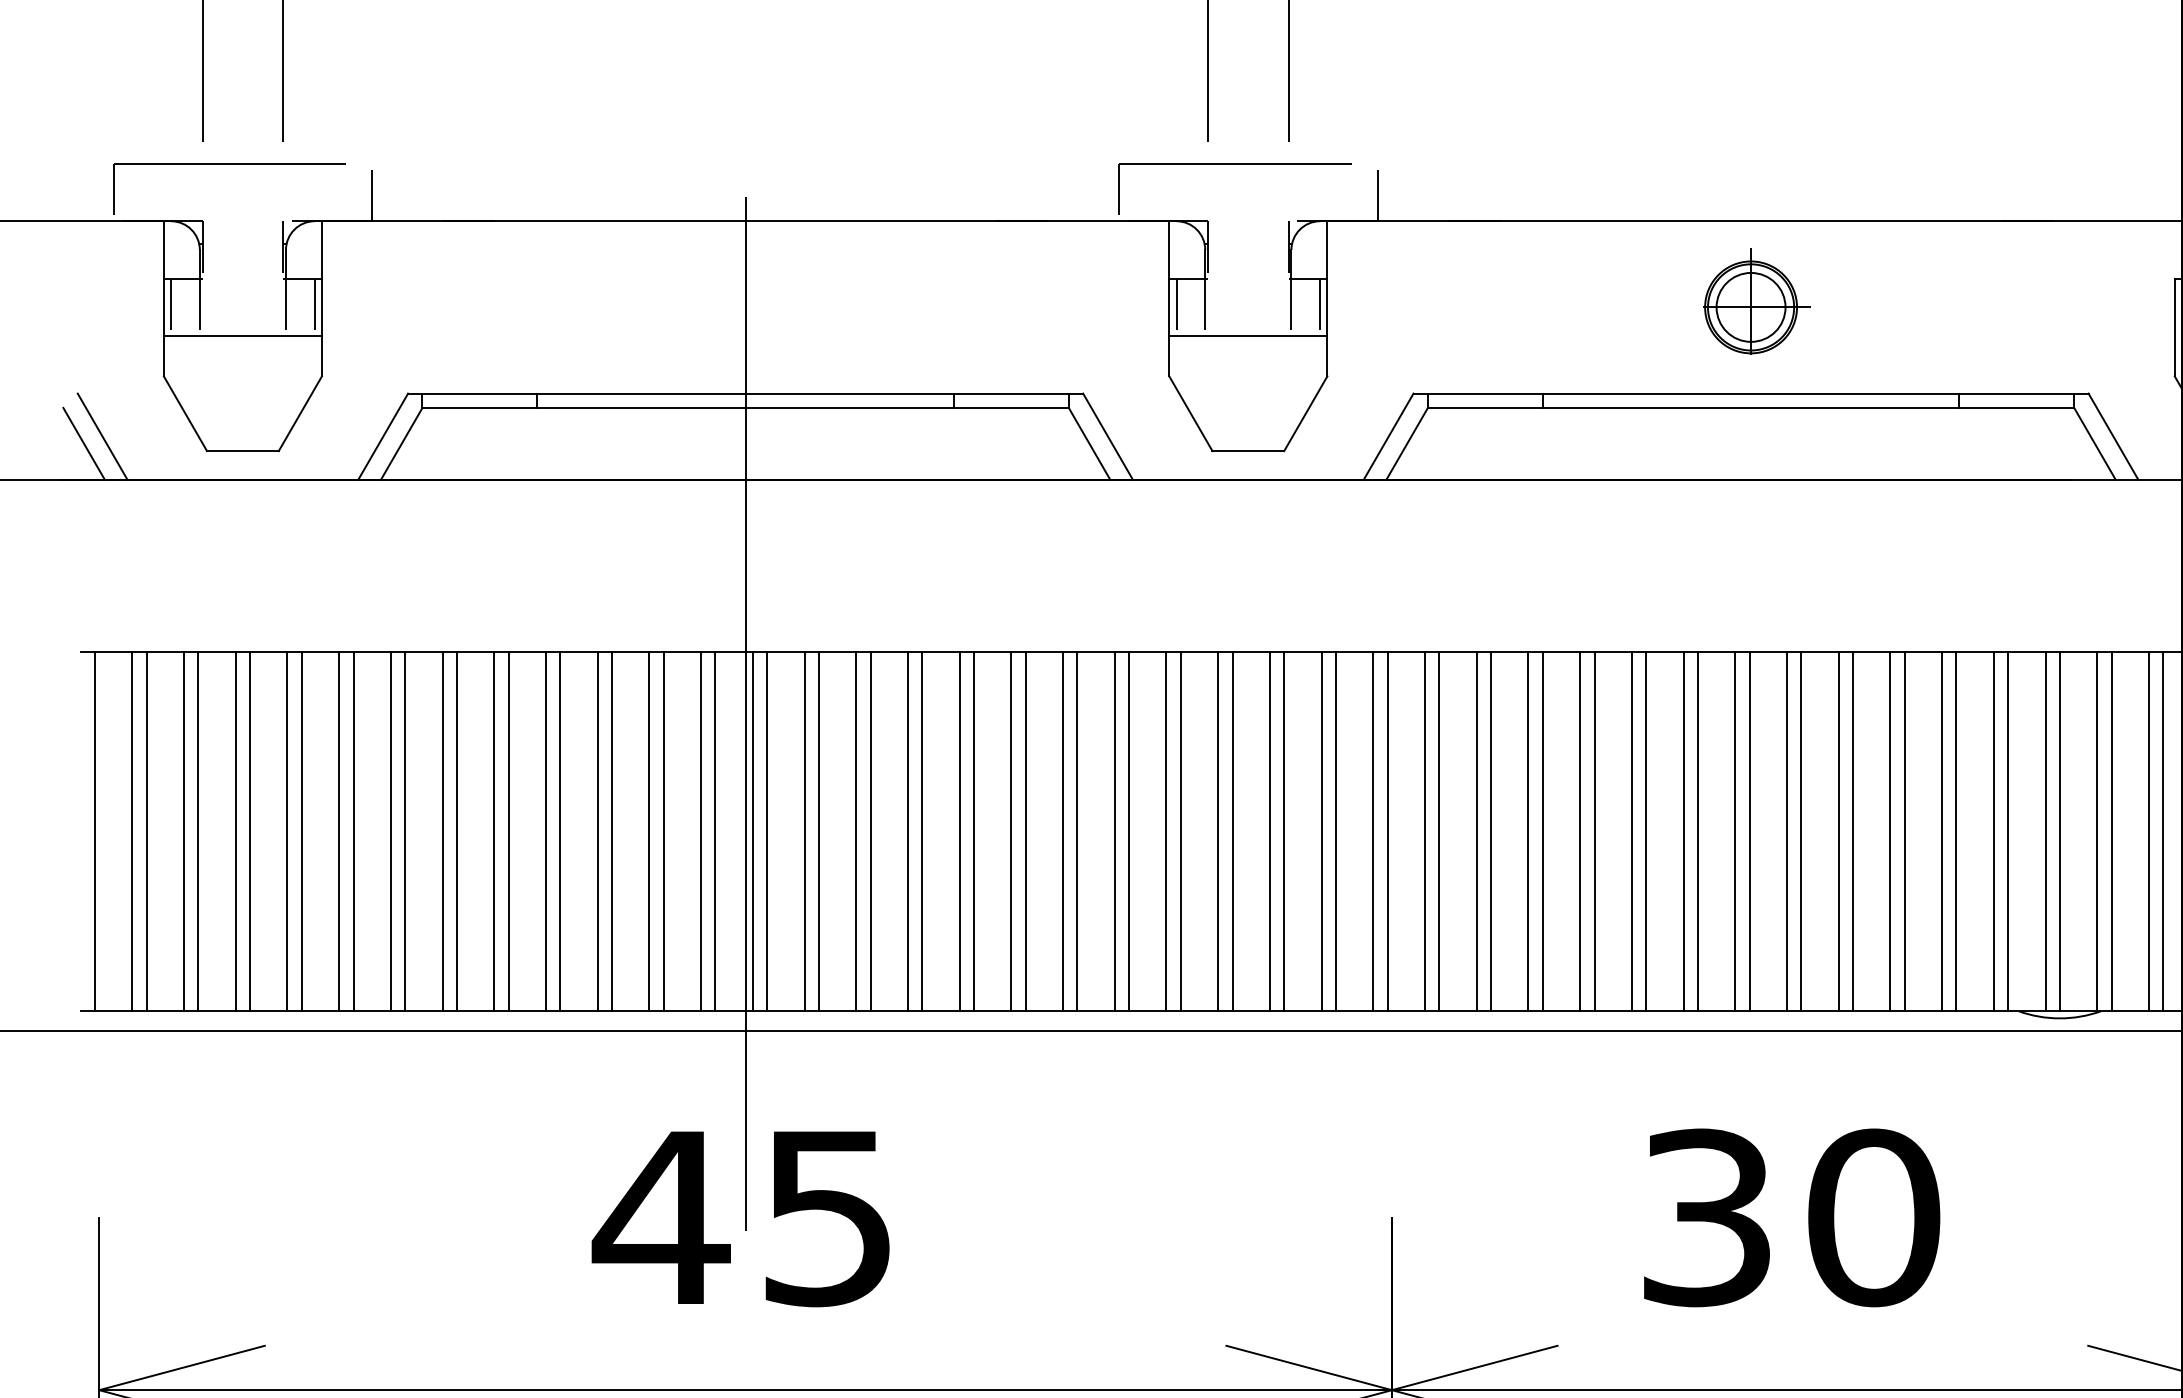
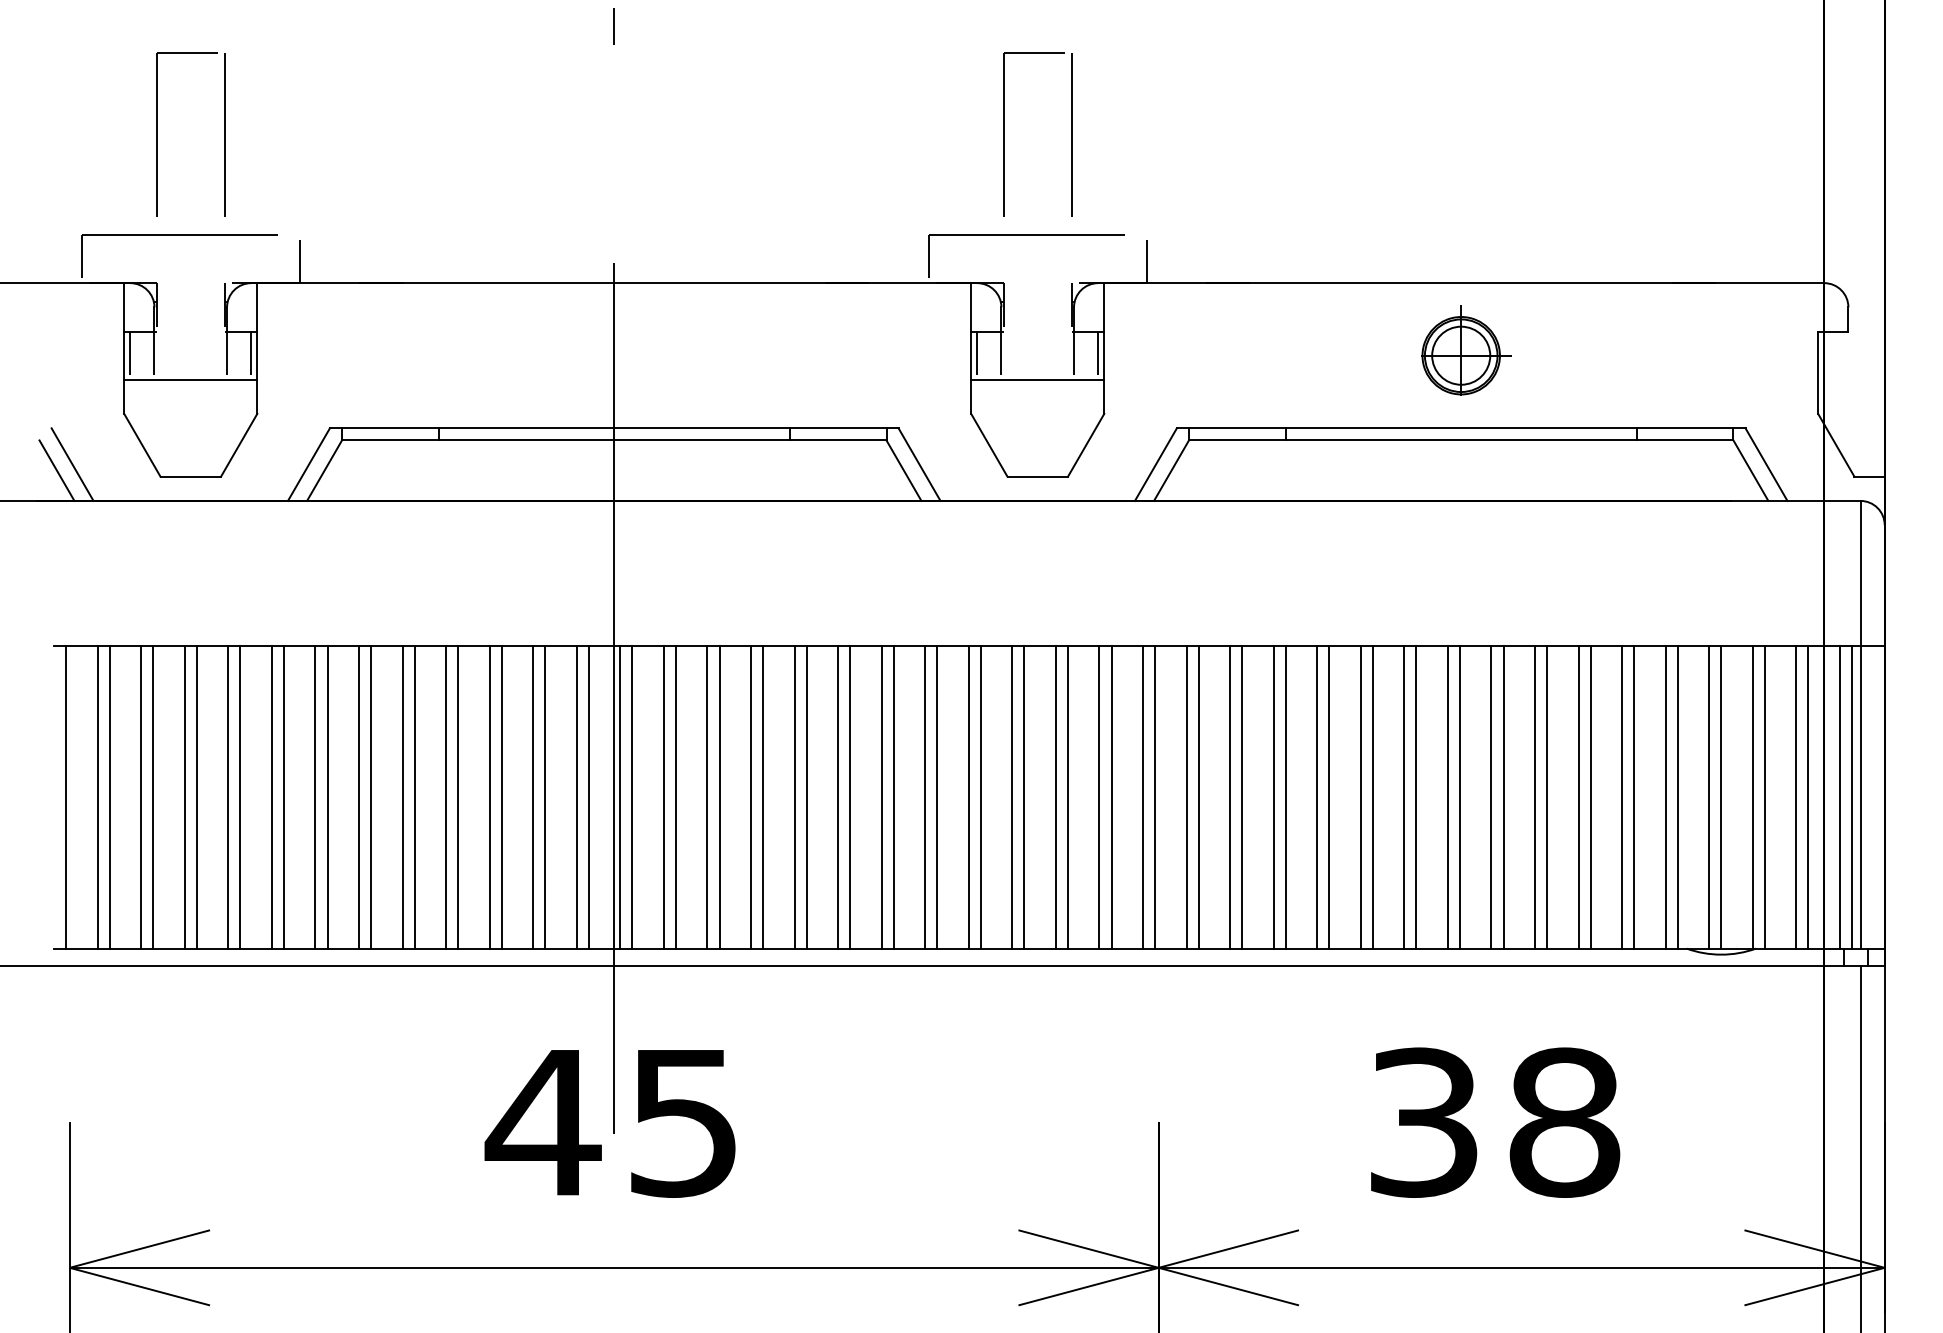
text: (1873, 1217) -> (1564, 1122), 30 -> 38

